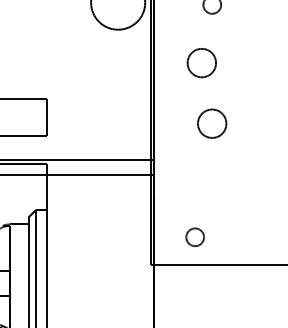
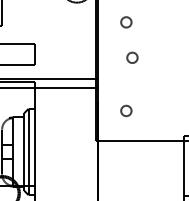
circle: (202, 63) -> (126, 22), size x0.62
circle: (212, 122) -> (132, 57), size x0.62
circle: (195, 236) -> (126, 110), moved

